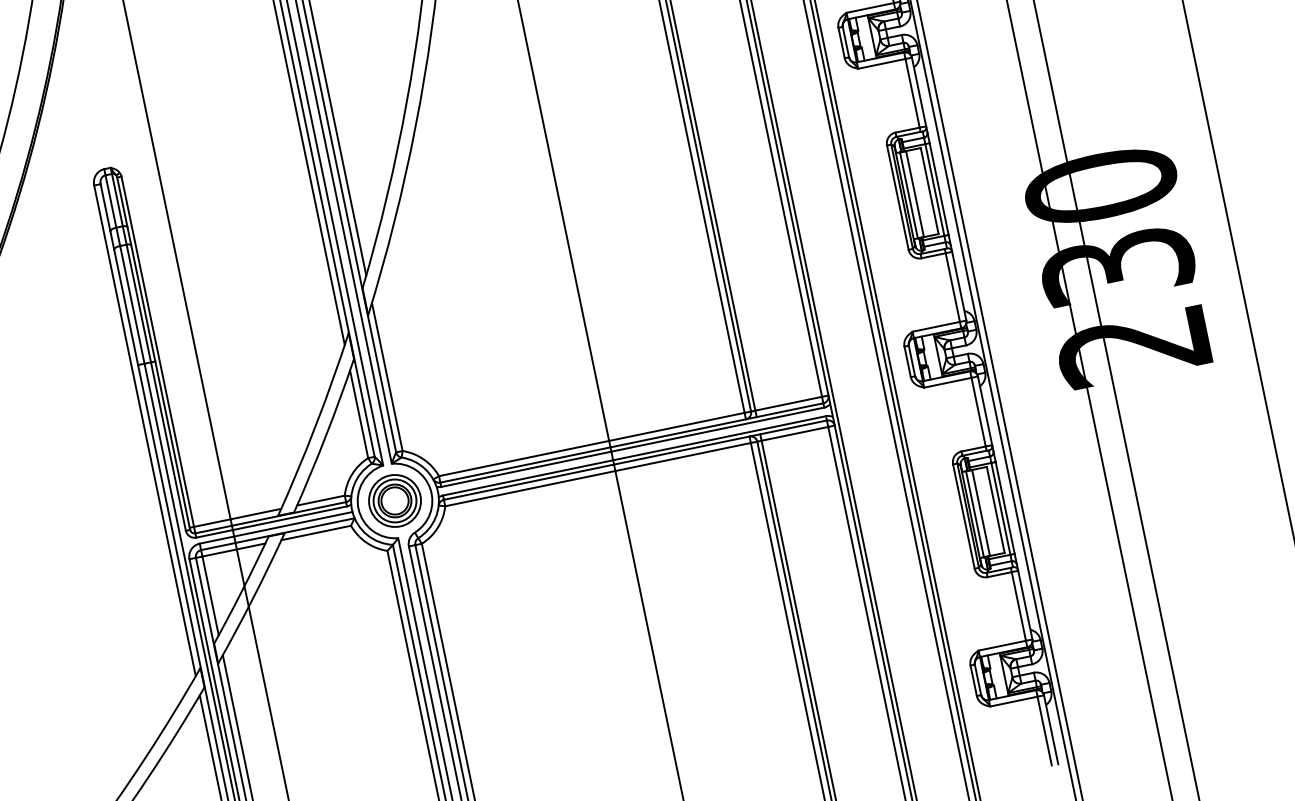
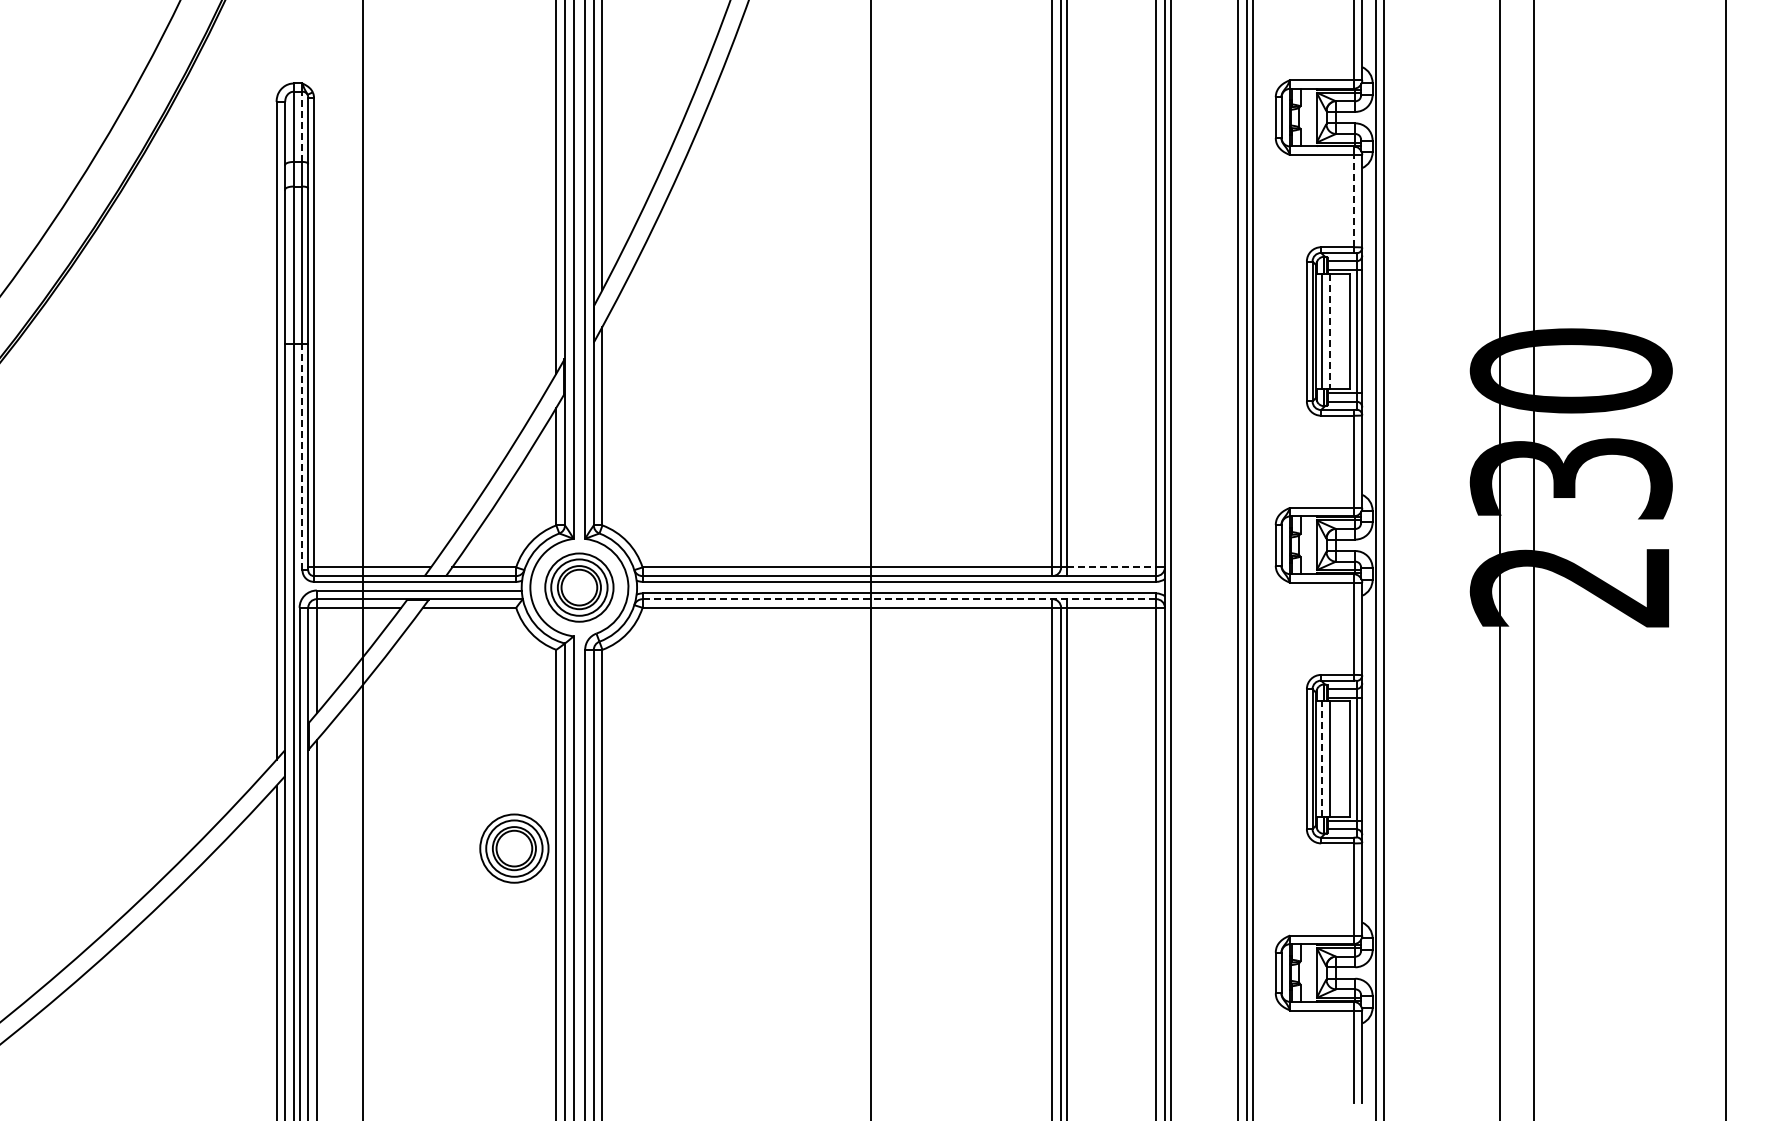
line: (912, 92) -> (1353, 200), solid -> dashed
line: (914, 194) -> (1329, 331), solid -> dashed
line: (117, 199) -> (302, 126), solid -> dashed
line: (788, 403) -> (1111, 567), solid -> dashed
line: (168, 446) -> (302, 457), solid -> dashed
line: (635, 460) -> (899, 599), solid -> dashed
line: (974, 514) -> (1321, 759), solid -> dashed
part: (386, 705) -> (514, 848), added

